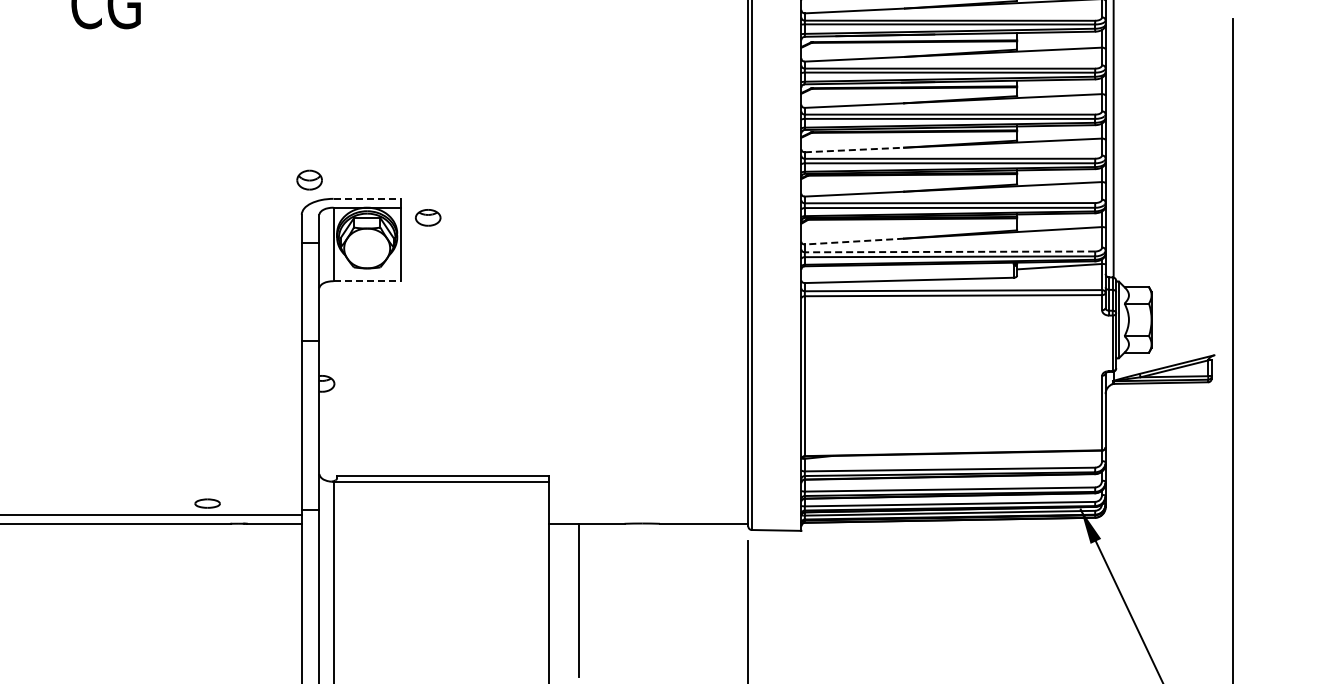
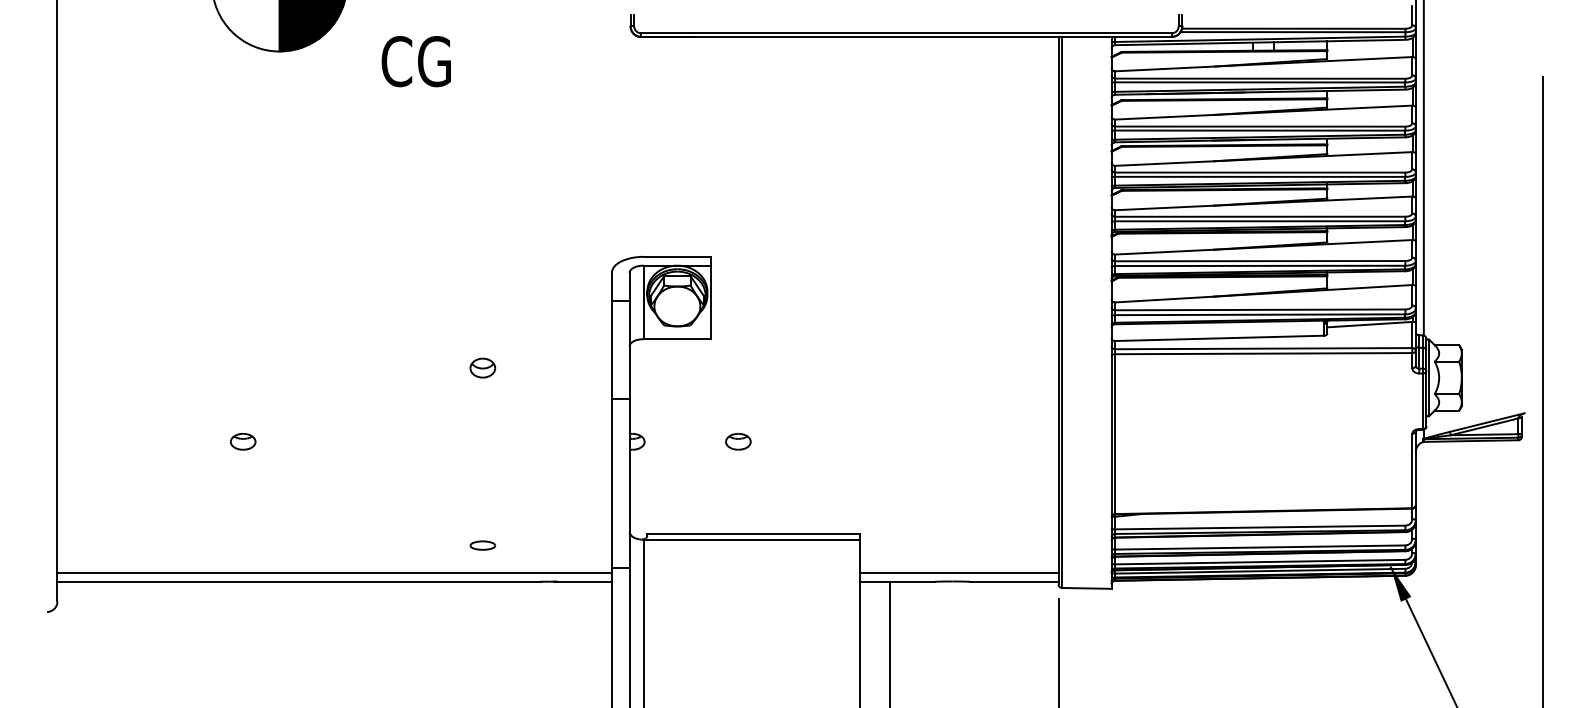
line: (854, 149) -> (1164, 207), dashed -> solid
part: (309, 179) -> (482, 367), moved
line: (367, 198) -> (677, 256), dashed -> solid
part: (428, 217) -> (738, 441), moved
line: (854, 241) -> (1164, 299), dashed -> solid
line: (949, 251) -> (1259, 309), dashed -> solid
line: (367, 281) -> (677, 339), dashed -> solid
part: (207, 503) -> (482, 545), moved
line: (648, 514) -> (958, 572), added

